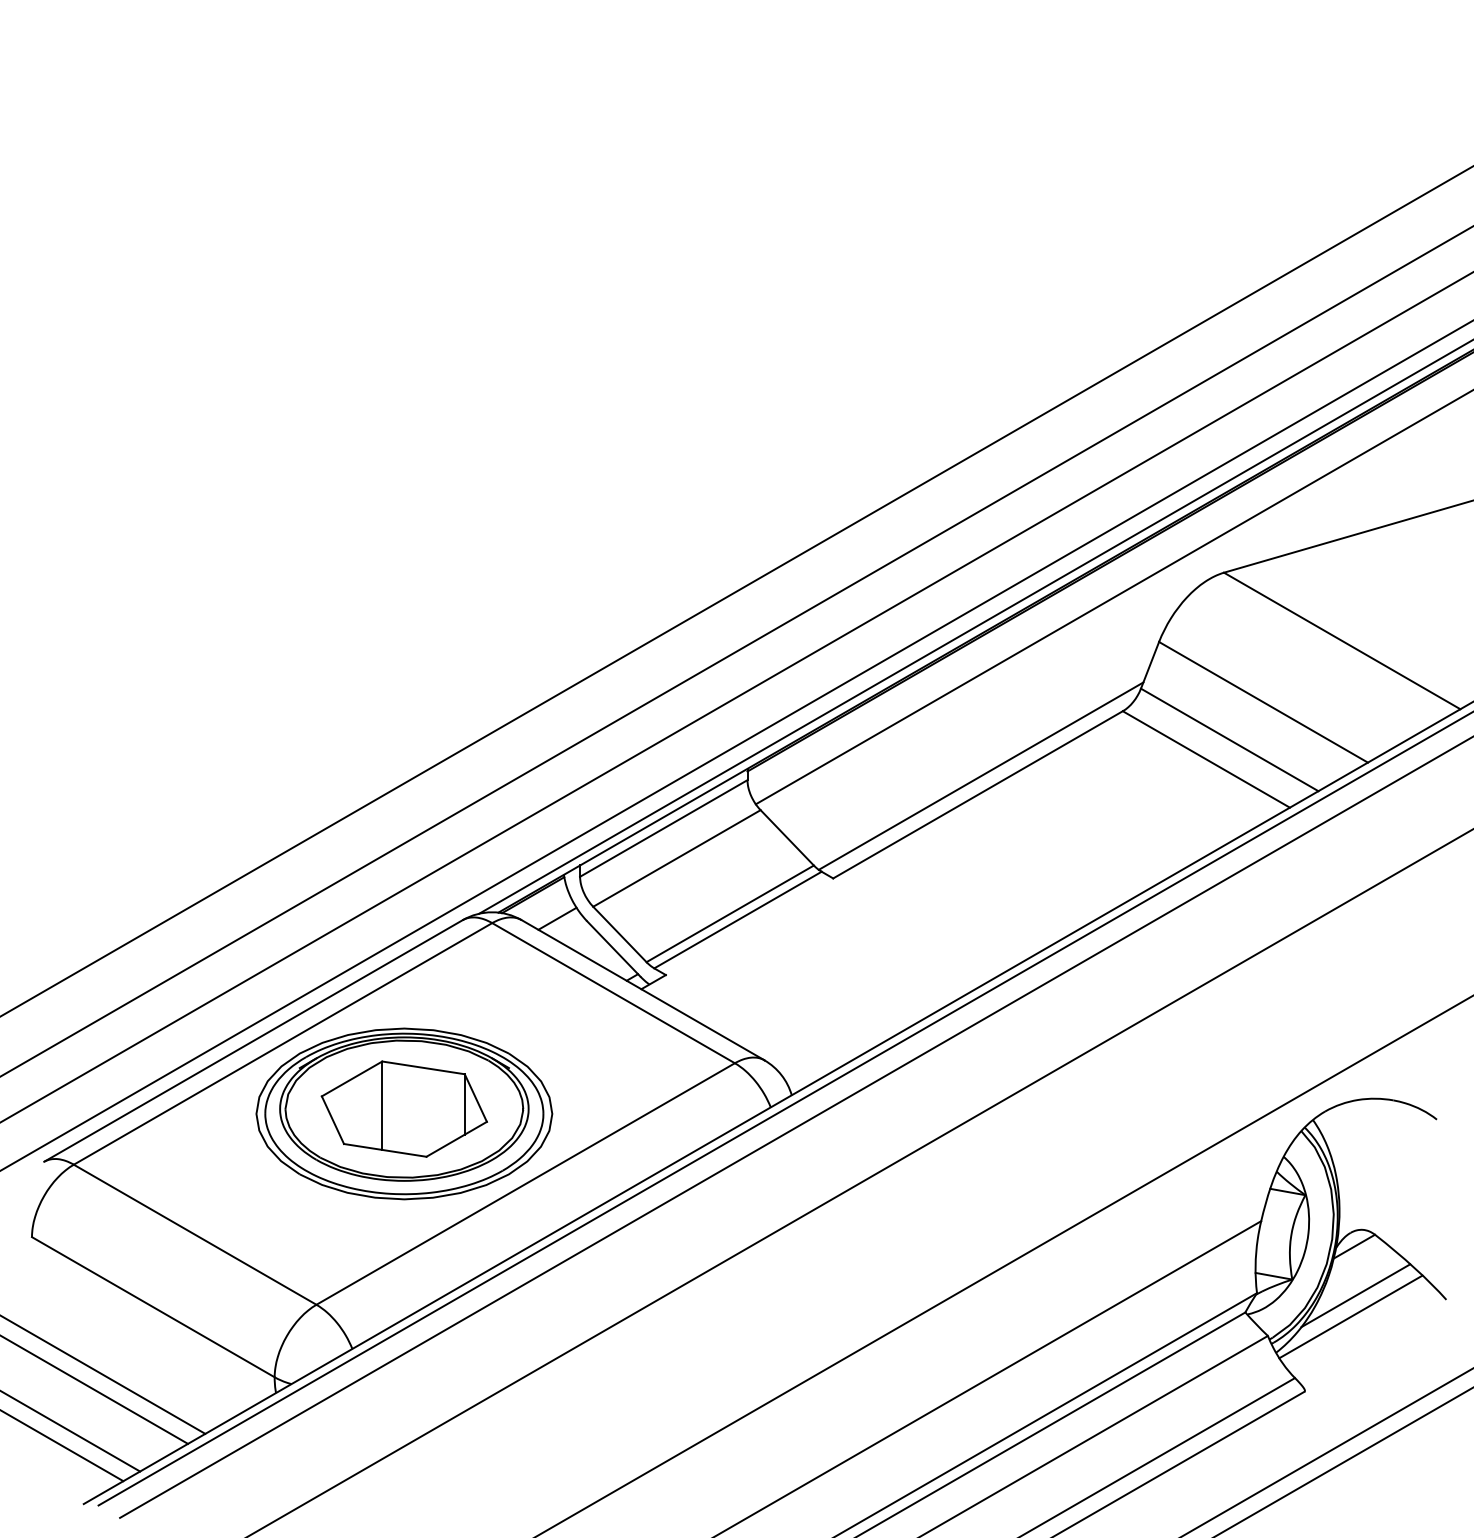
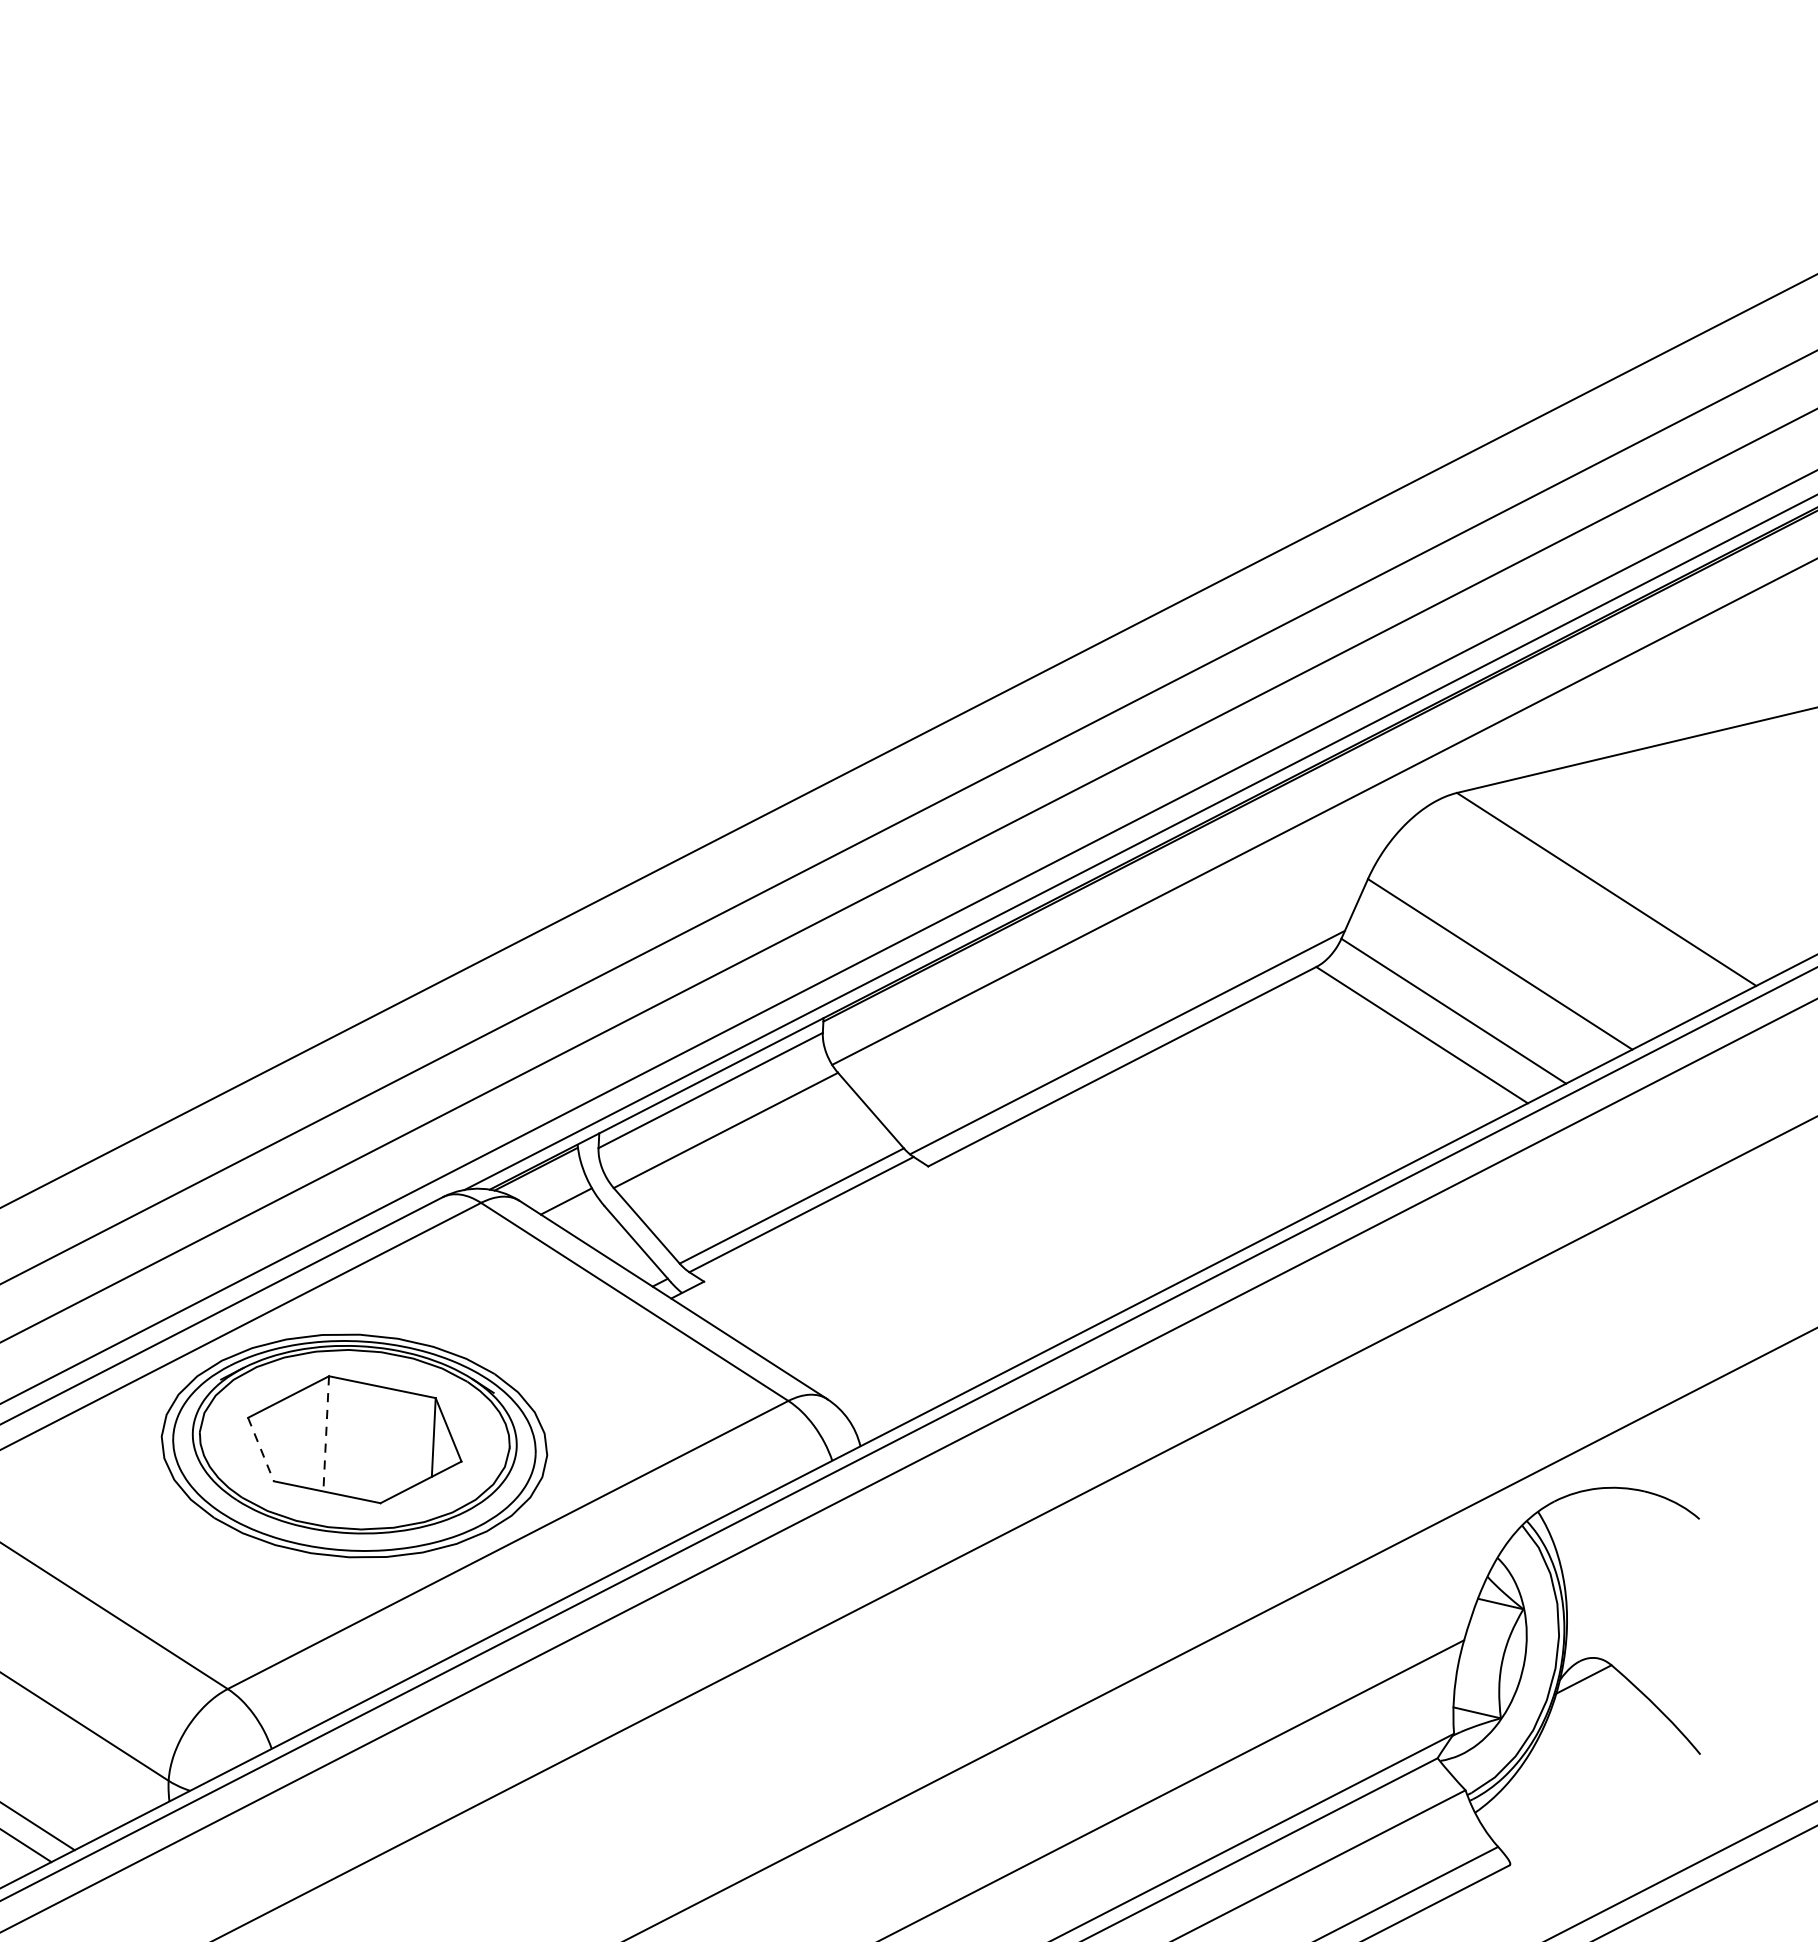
line: (382, 1106) -> (326, 1434), solid -> dashed
line: (333, 1120) -> (261, 1449), solid -> dashed
line: (1355, 1295) -> (1582, 1743), removed
line: (1350, 1316) -> (1574, 1770), removed

